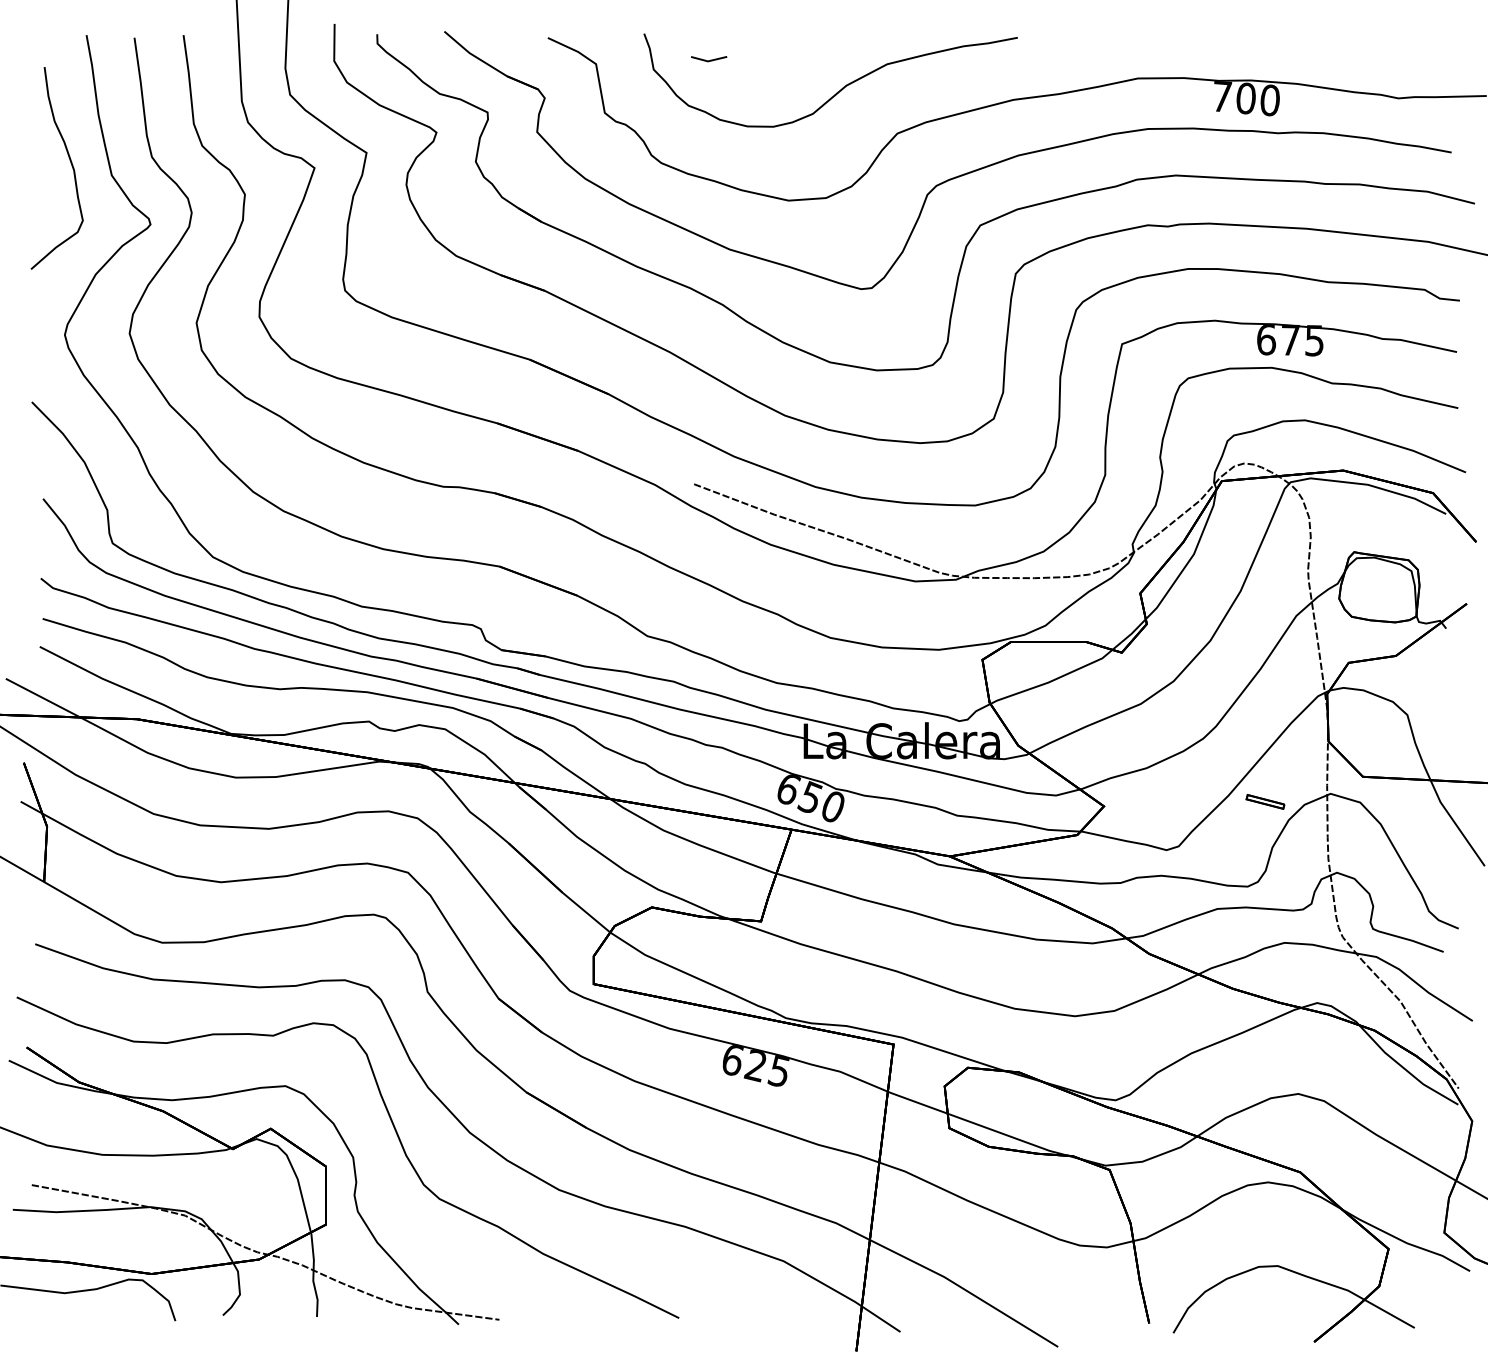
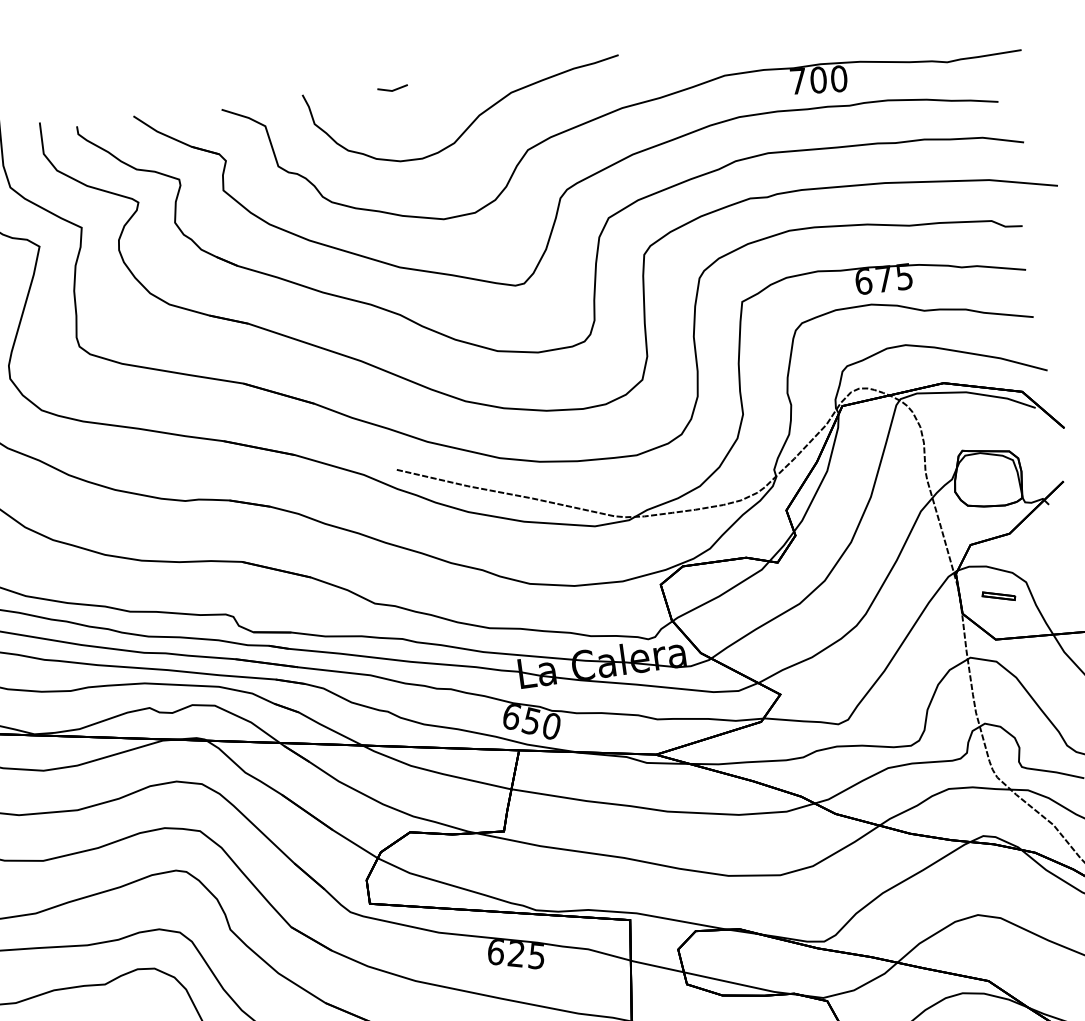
line: (710, 59) -> (394, 89), moved
part: (1265, 801) -> (998, 595), moved

